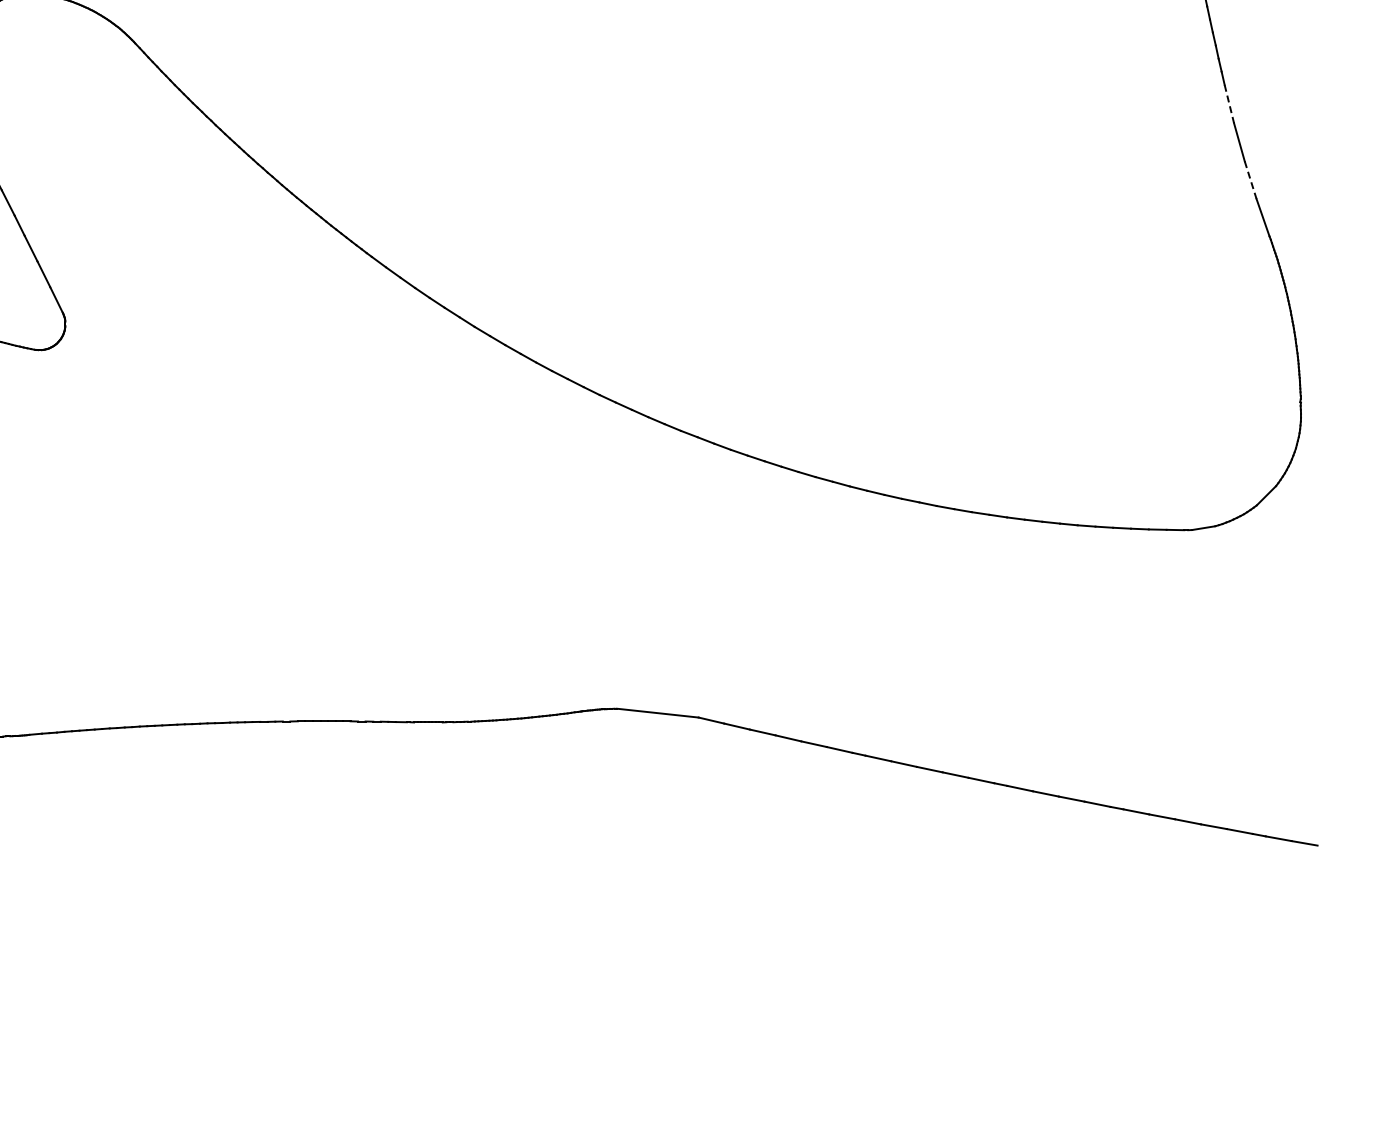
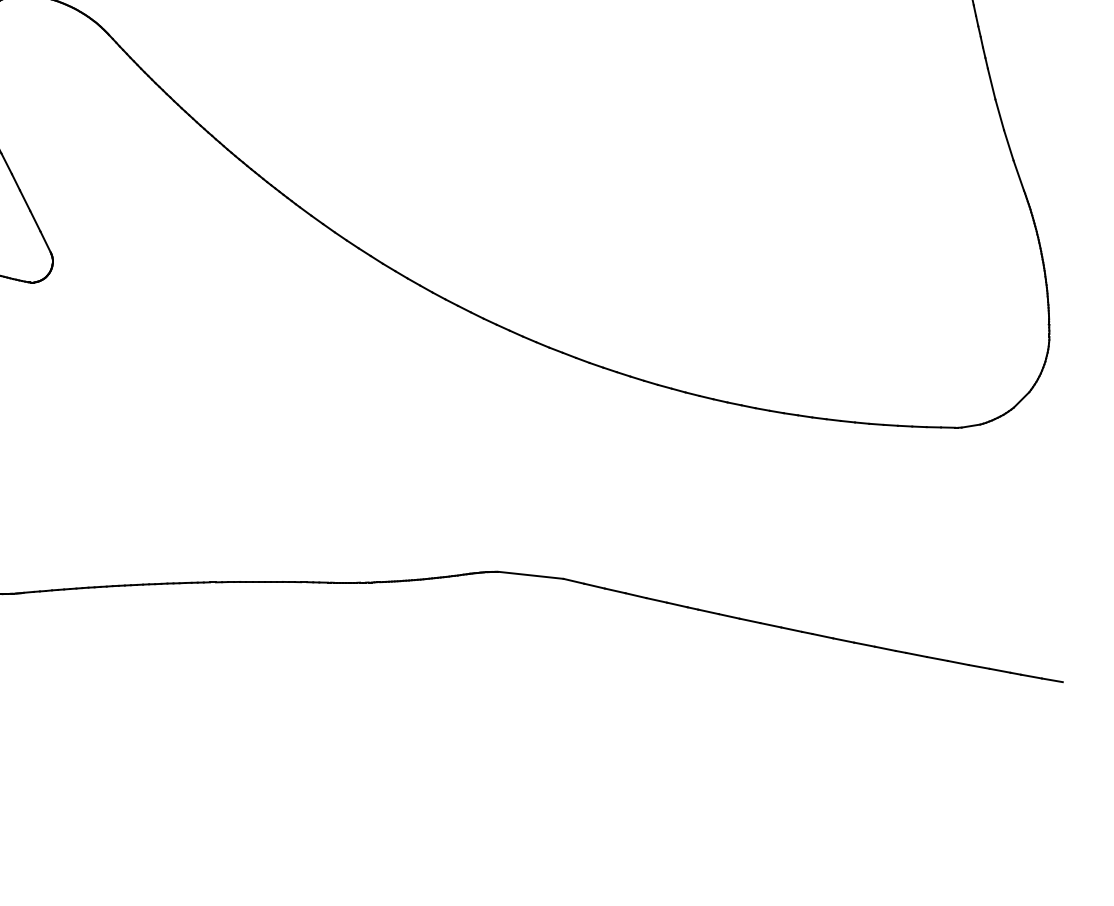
line: (1229, 104) -> (991, 84), dashed -> solid
line: (1250, 180) -> (1008, 145), dashed -> solid

